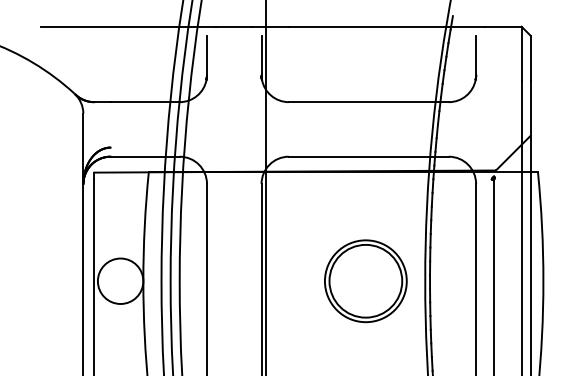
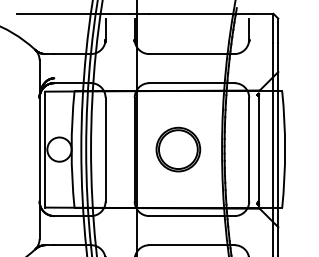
part: (366, 281) -> (178, 149), moved

